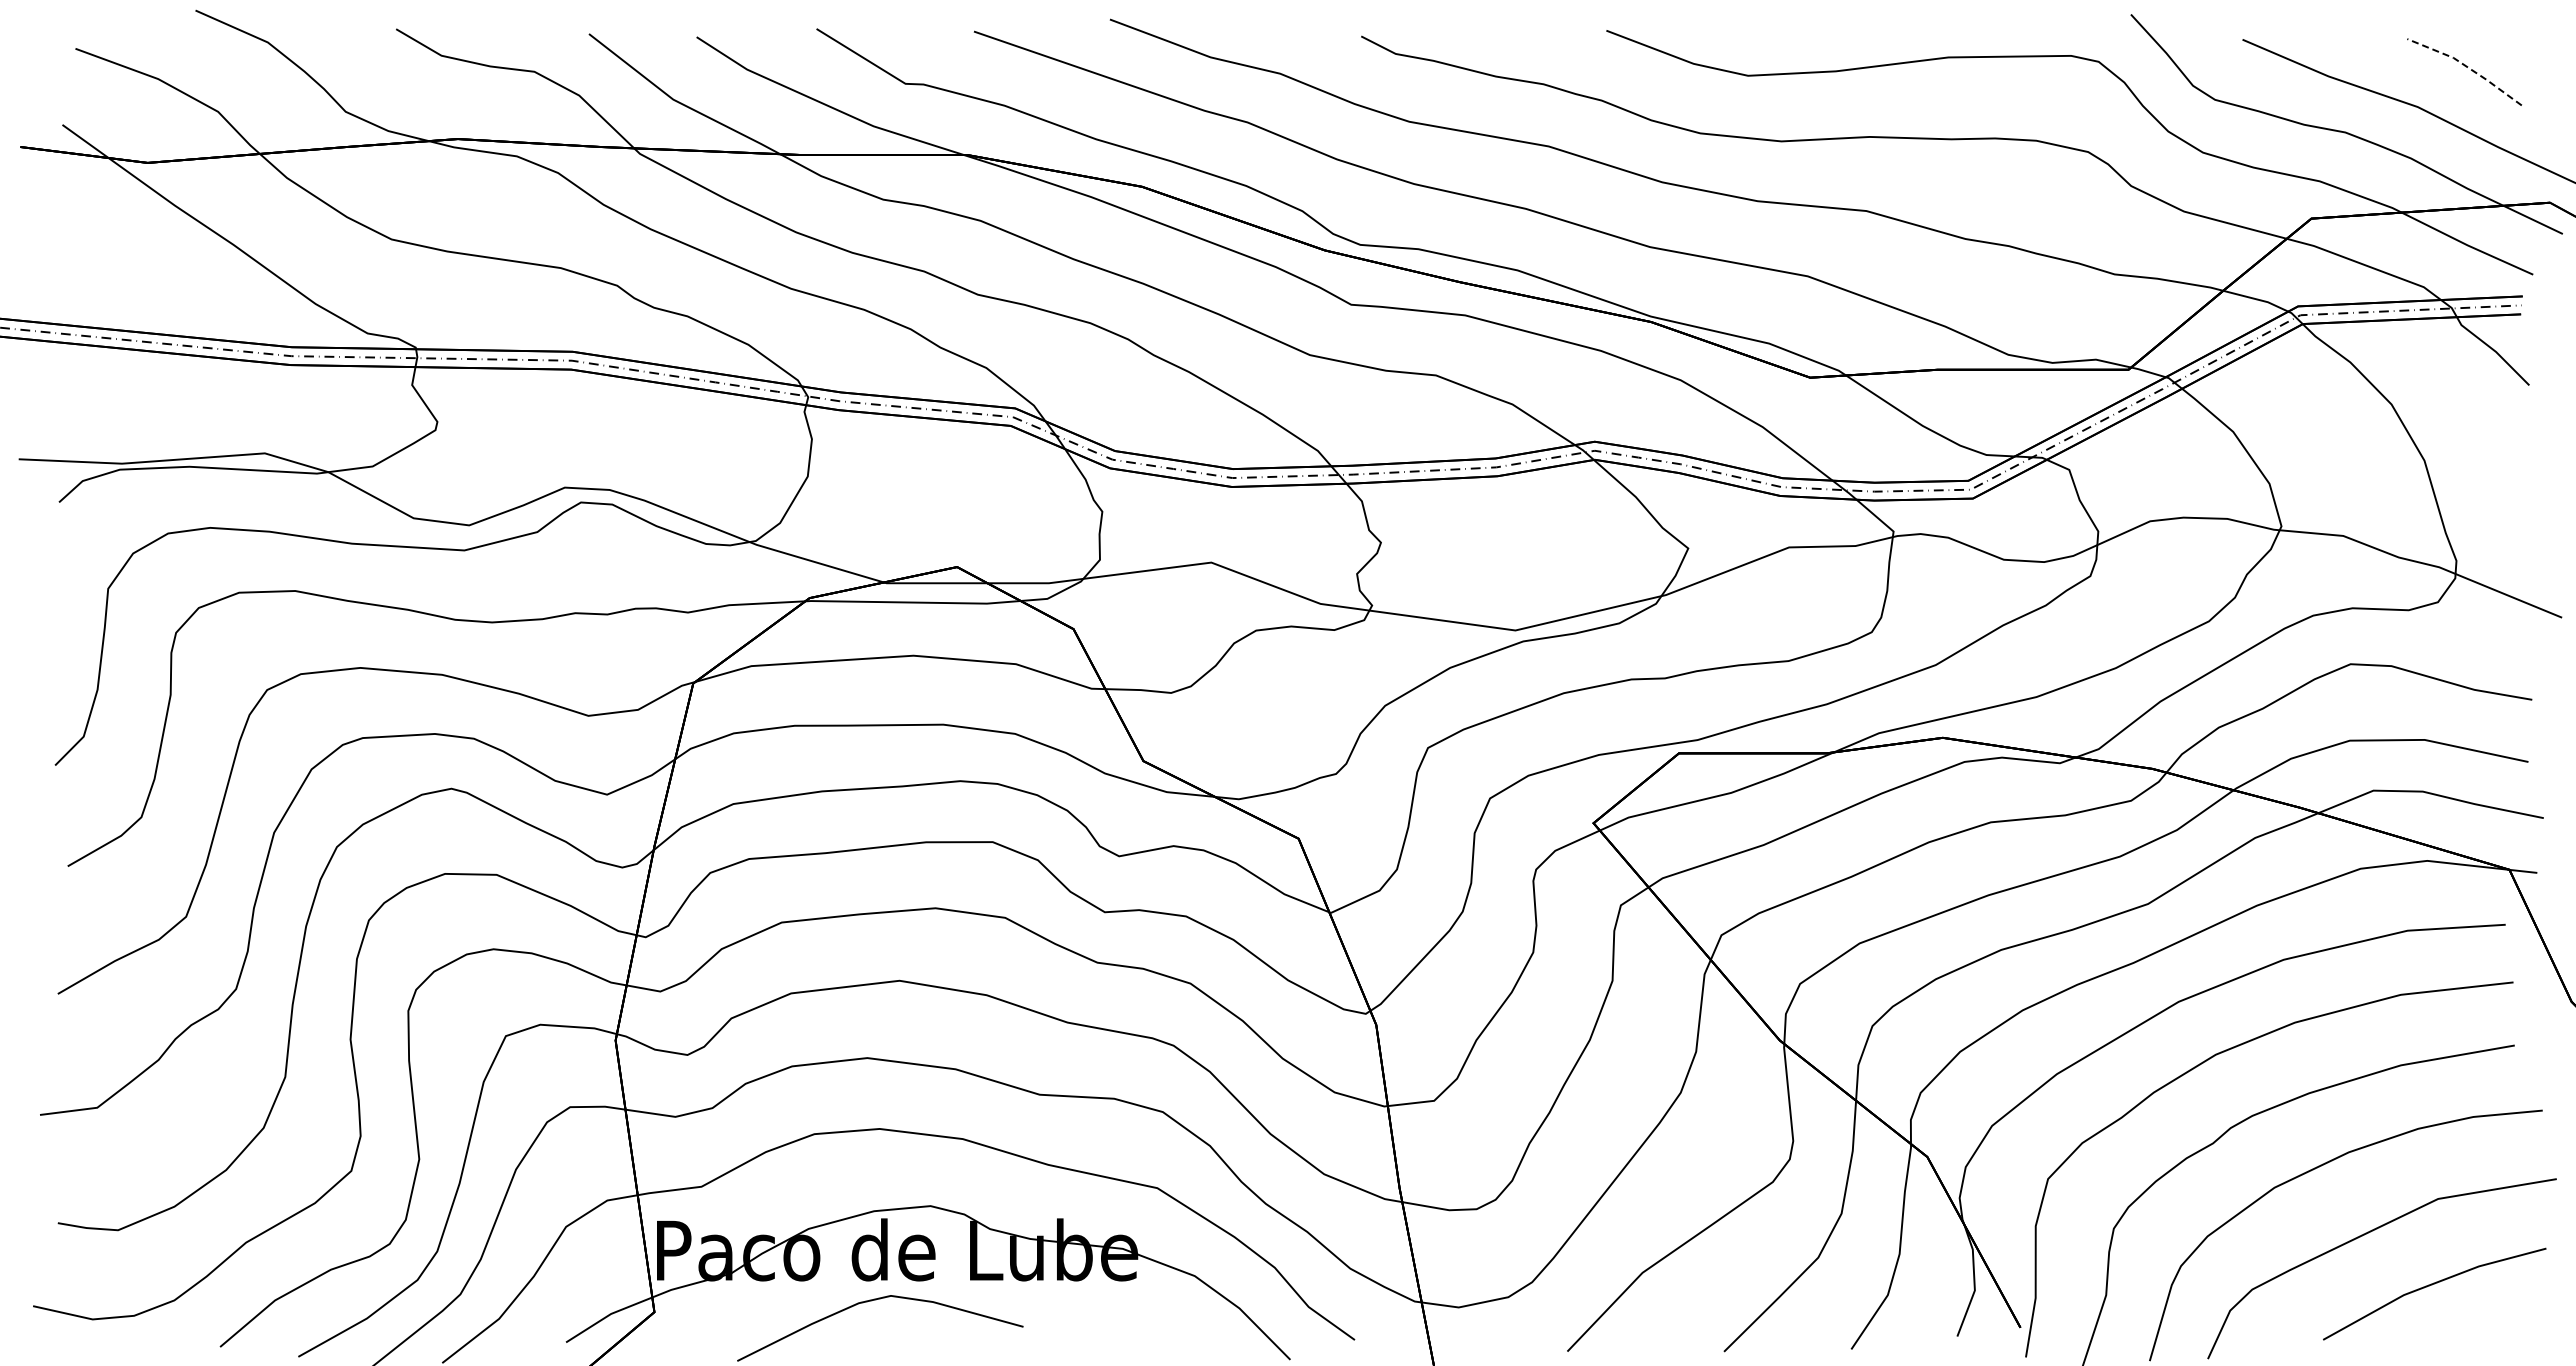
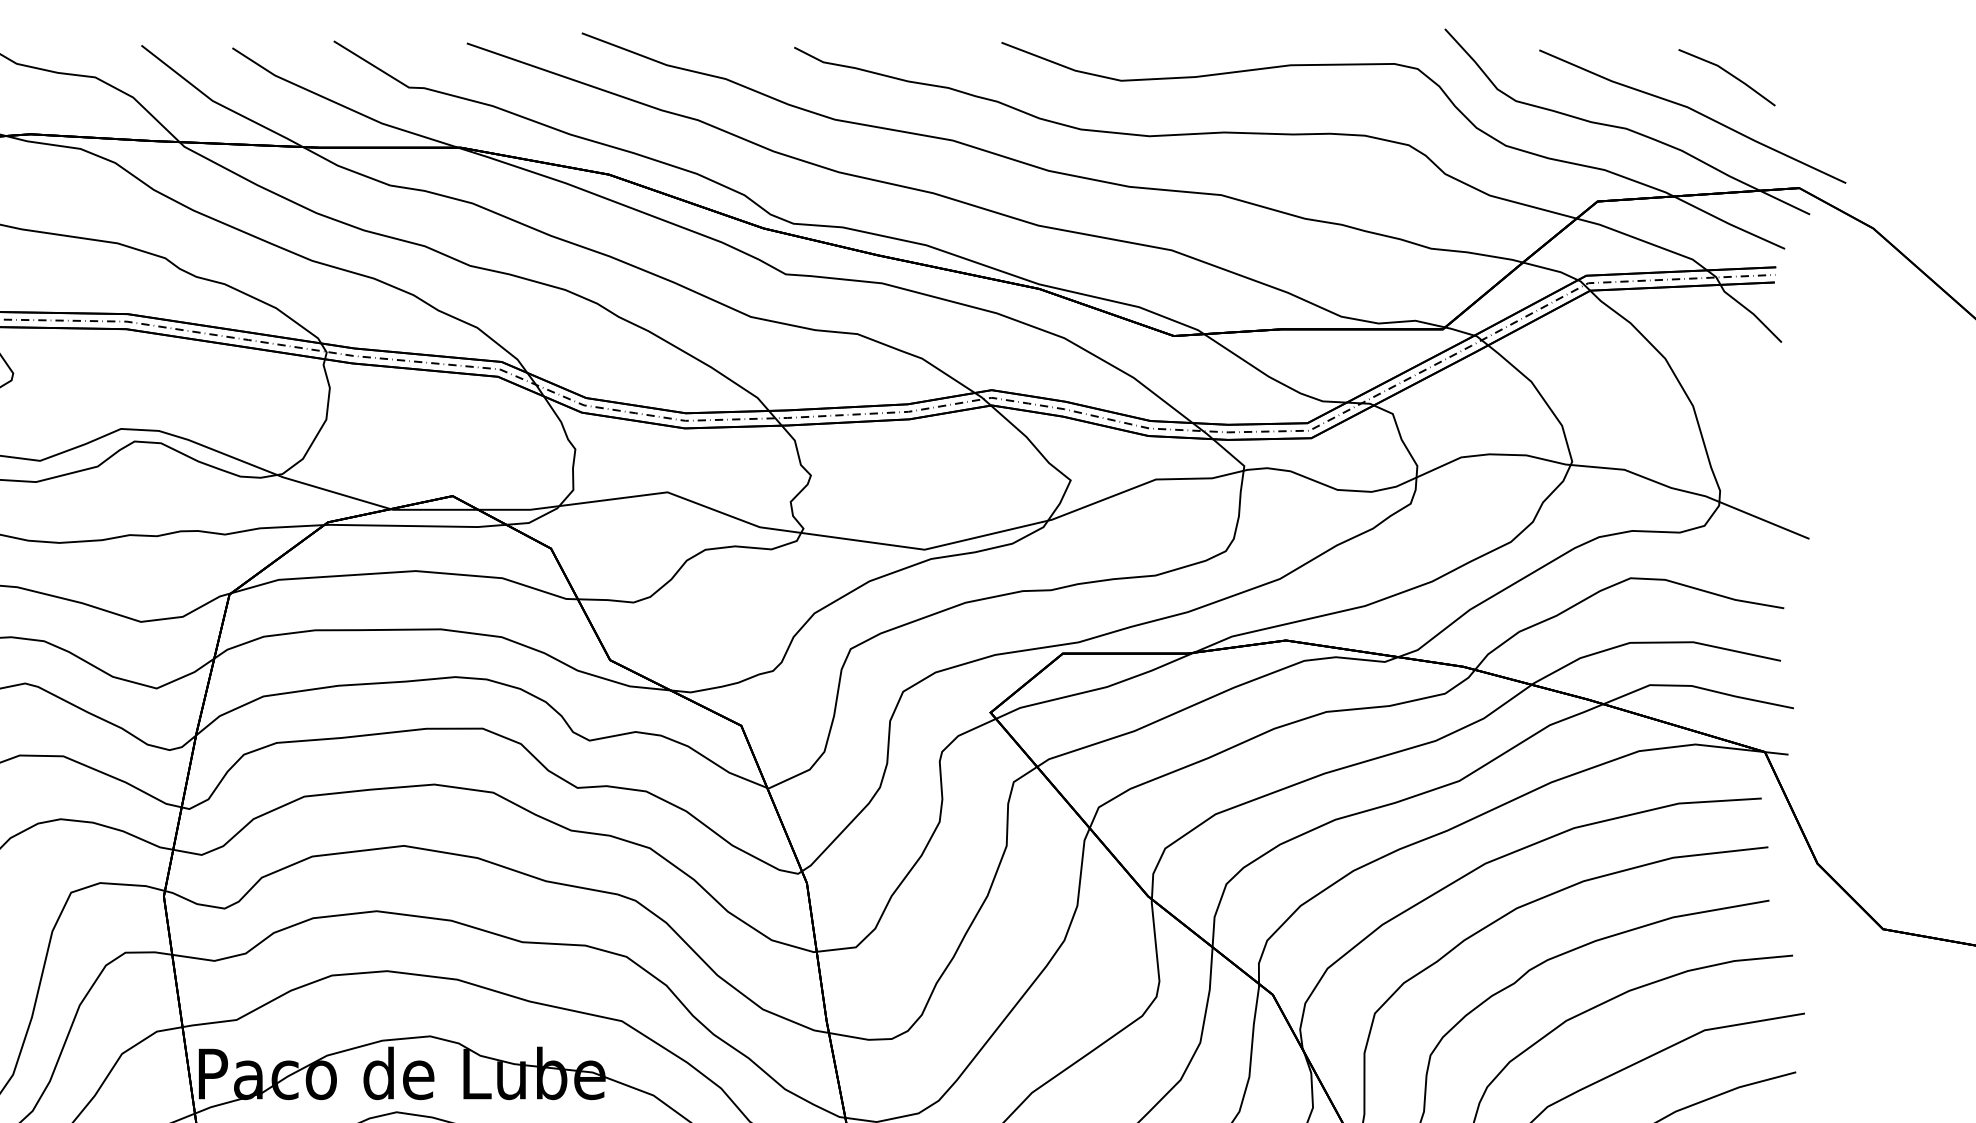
line: (2467, 67) -> (1729, 73), dashed -> solid

